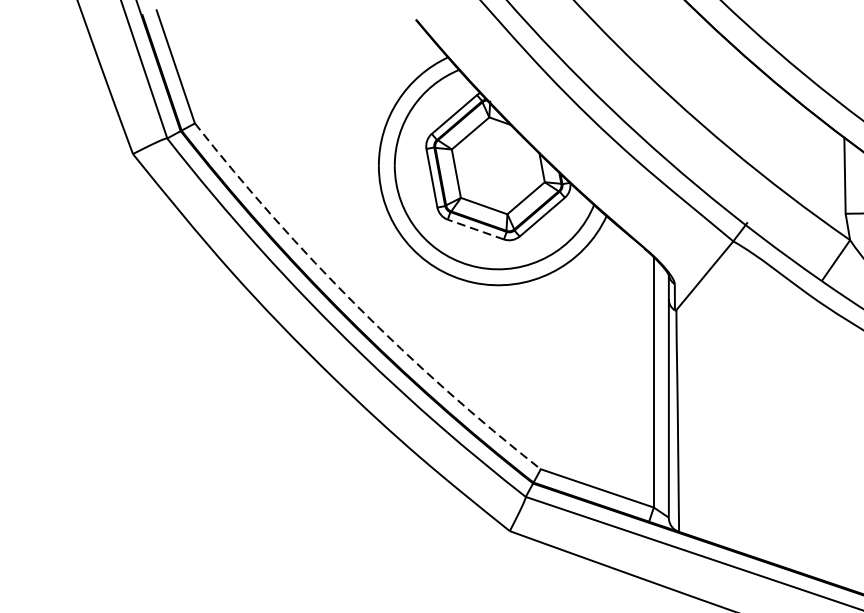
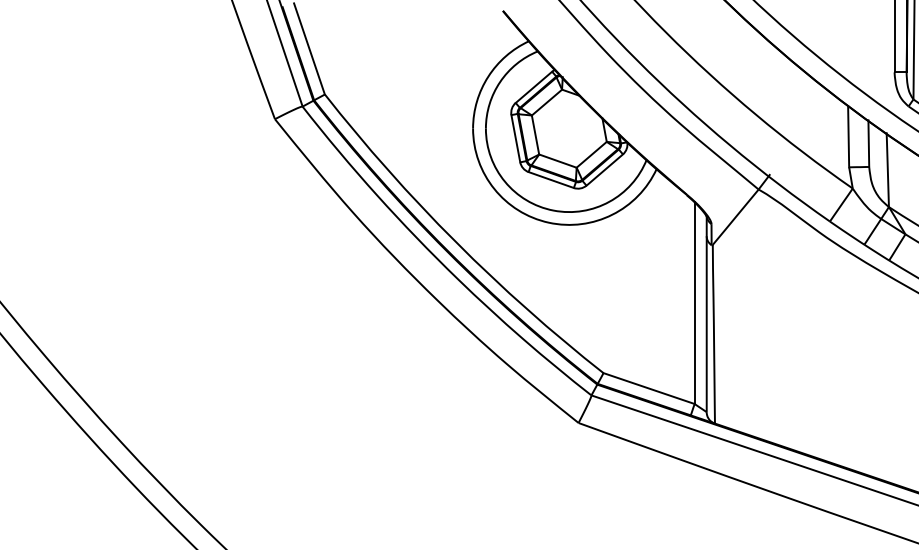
line: (474, 228) -> (550, 179), dashed -> solid
arc: (357, 307) -> (455, 242), dashed -> solid

